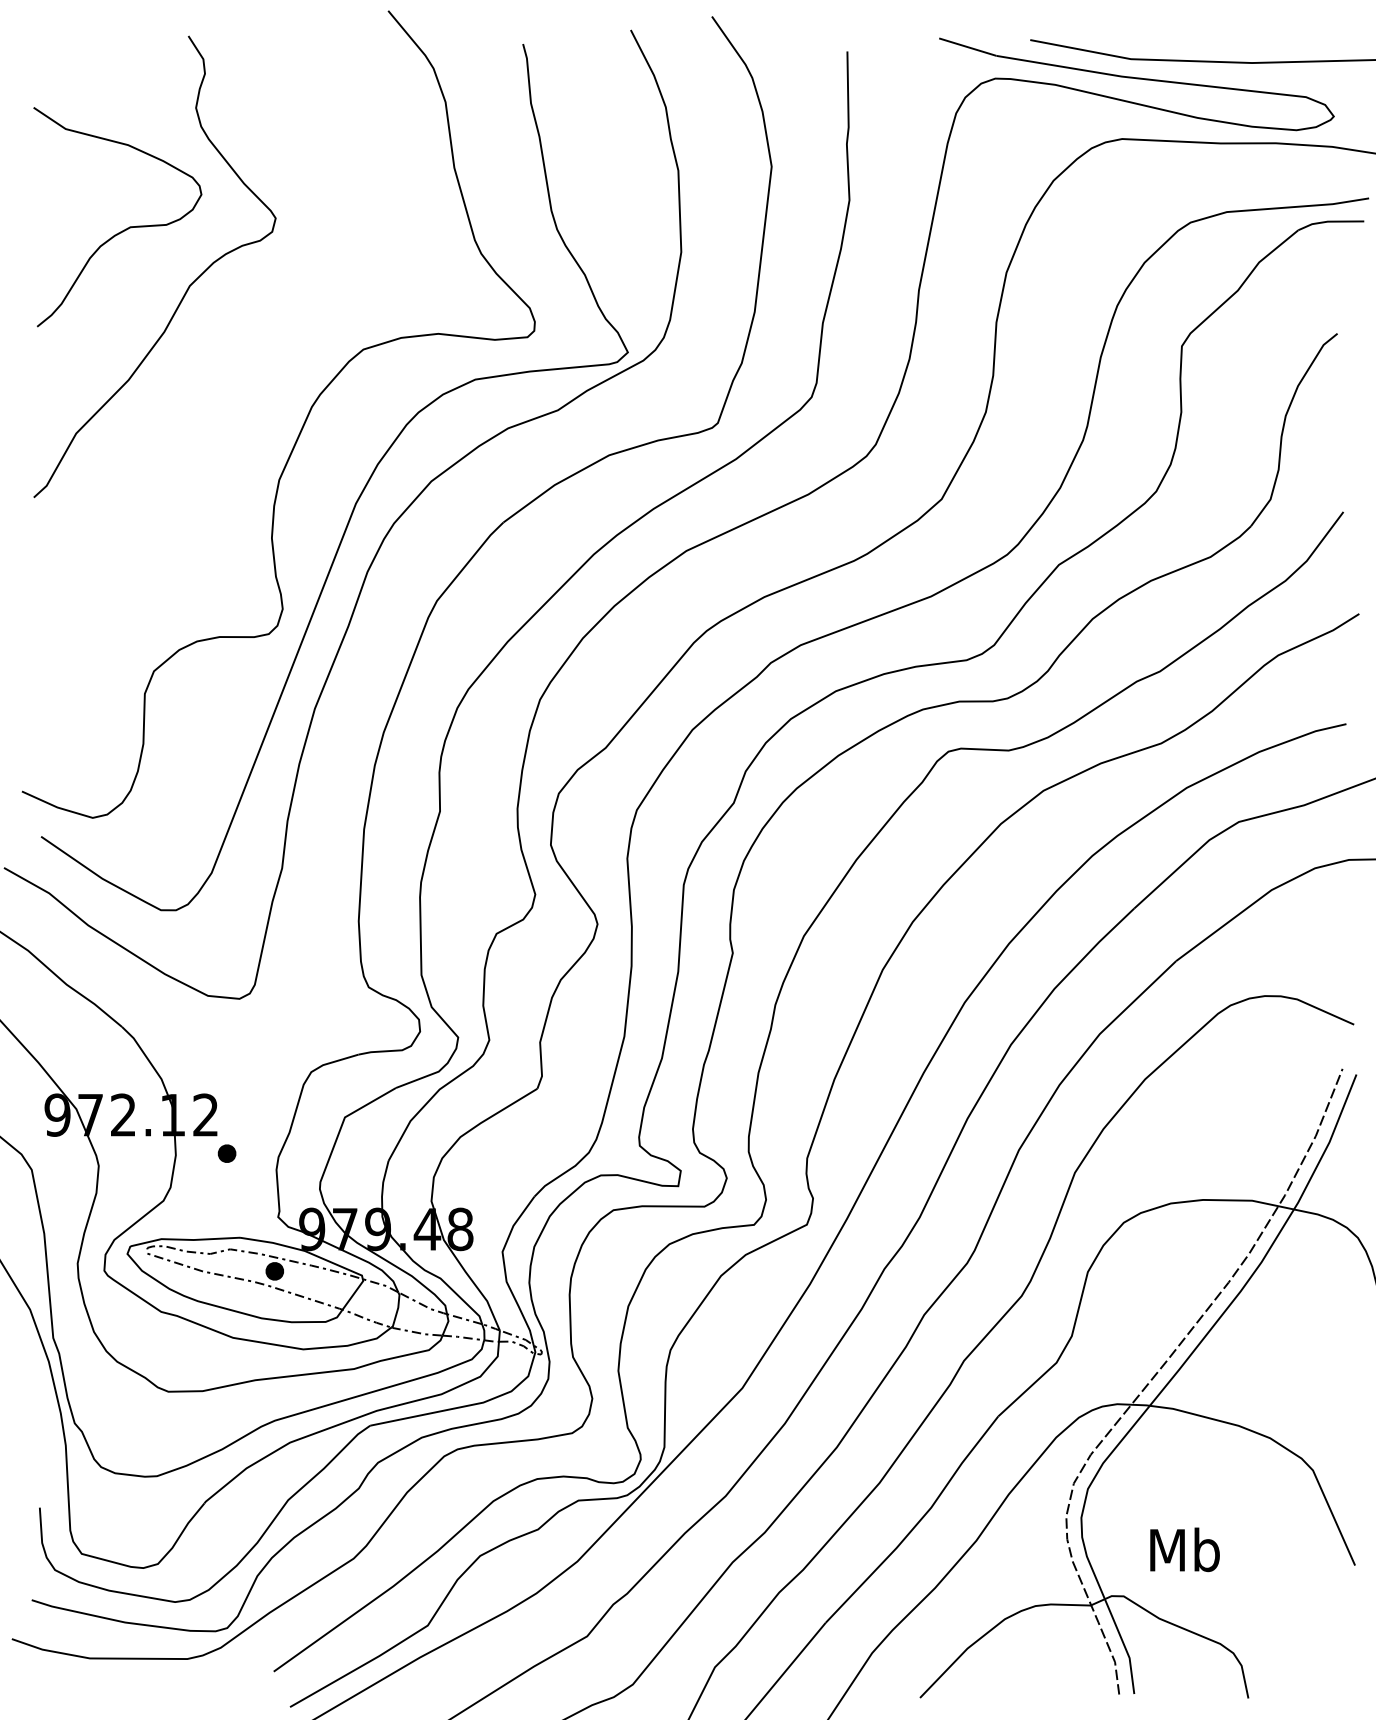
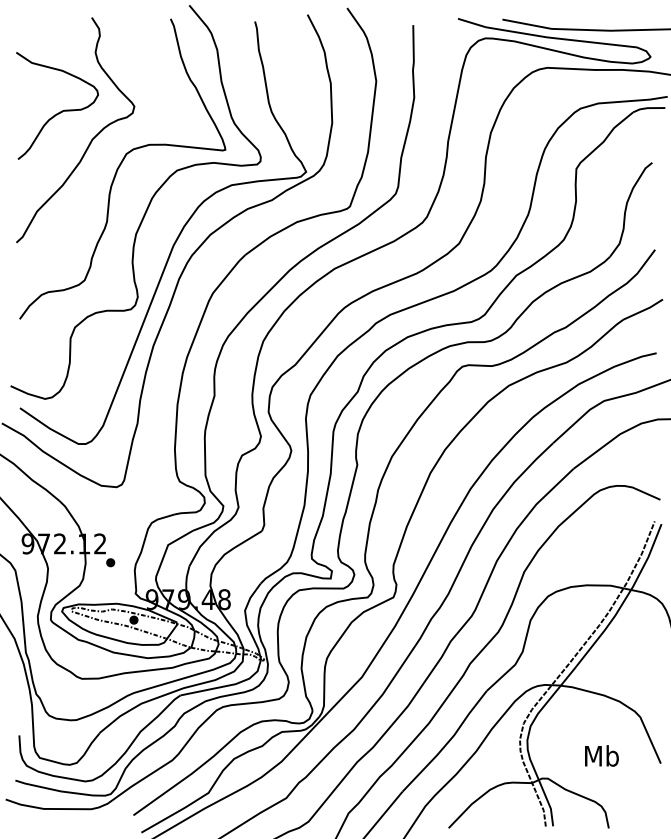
curve: (247, 341) -> (120, 166), added
text: (1184, 1548) -> (601, 755), moved

